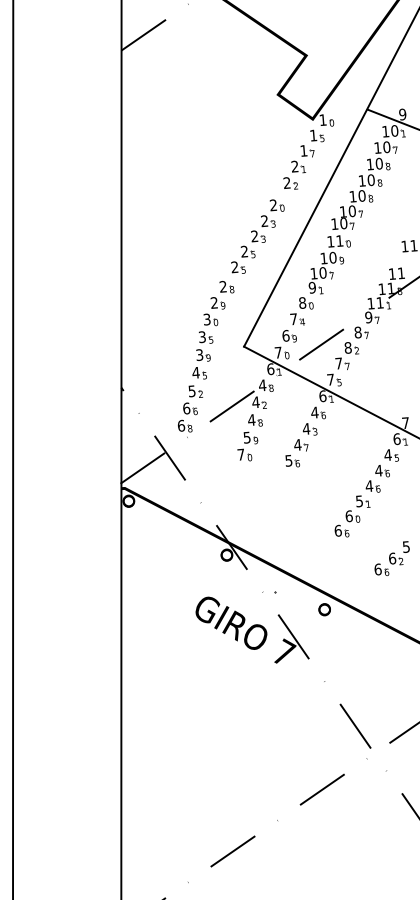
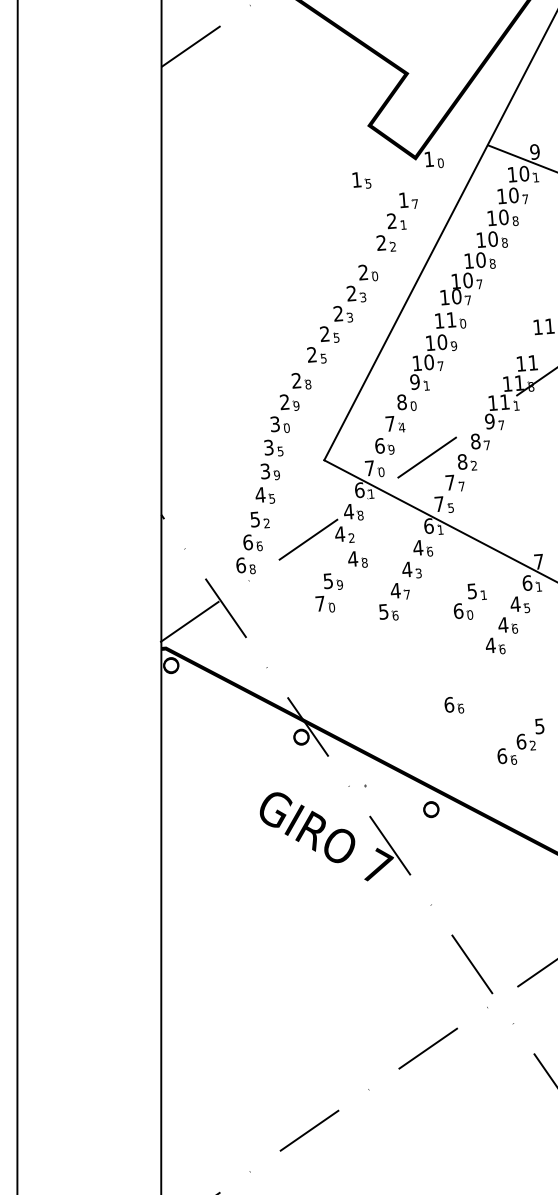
part: (317, 135) -> (362, 179), moved
part: (255, 420) -> (358, 559), moved
part: (357, 508) -> (469, 600), moved

